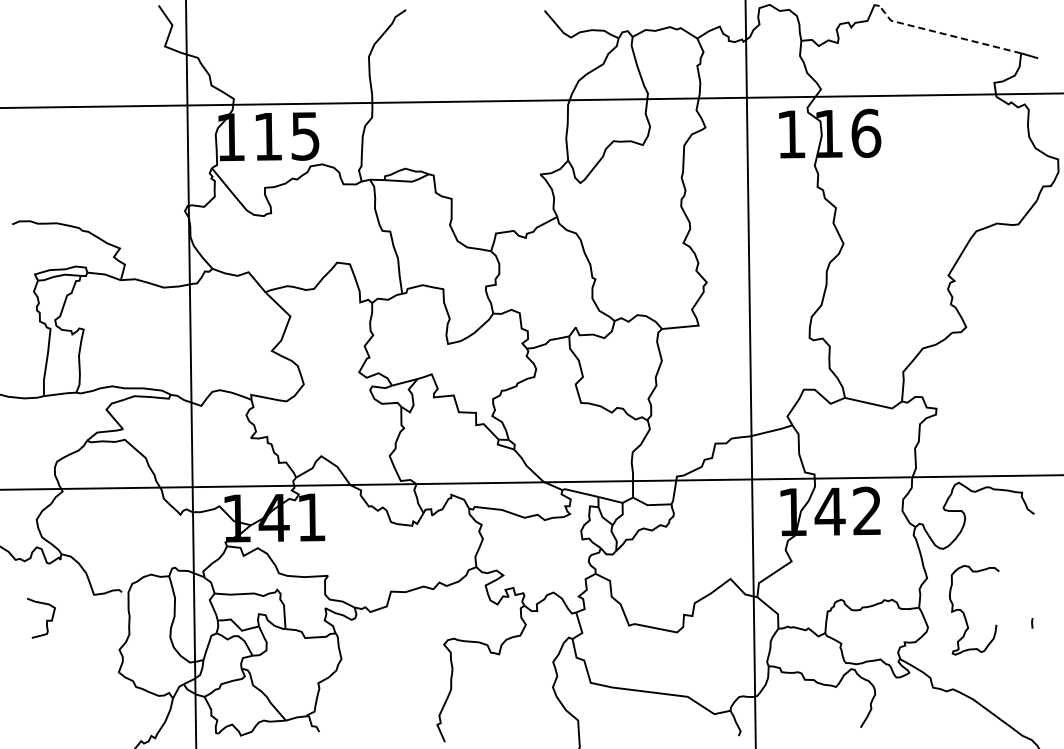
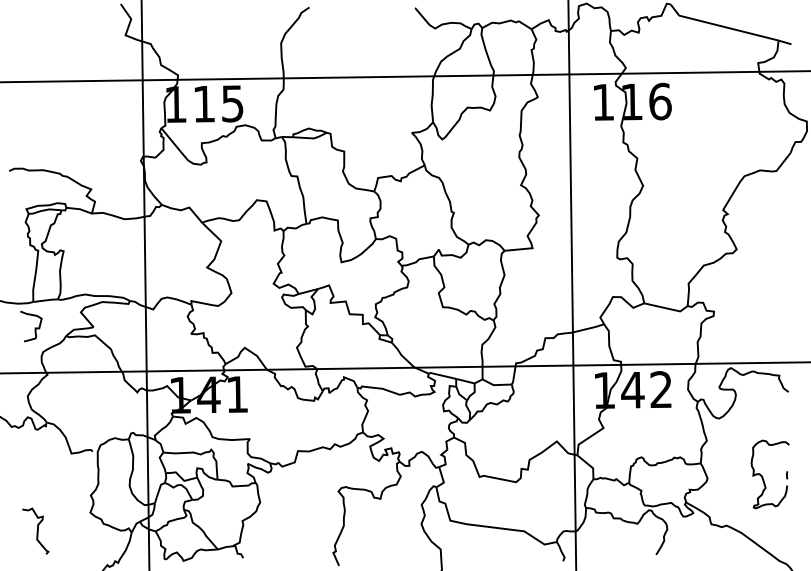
line: (945, 34) -> (720, 26), dashed -> solid
curve: (964, 612) -> (762, 476), moved
curve: (46, 619) -> (35, 327), moved
curve: (48, 697) -> (36, 531), added

